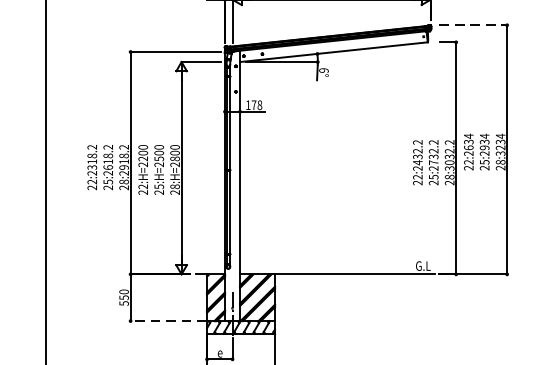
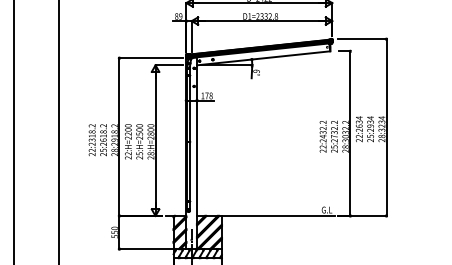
line: (473, 25) -> (362, 39), dashed -> solid
line: (167, 321) -> (145, 249), dashed -> solid

